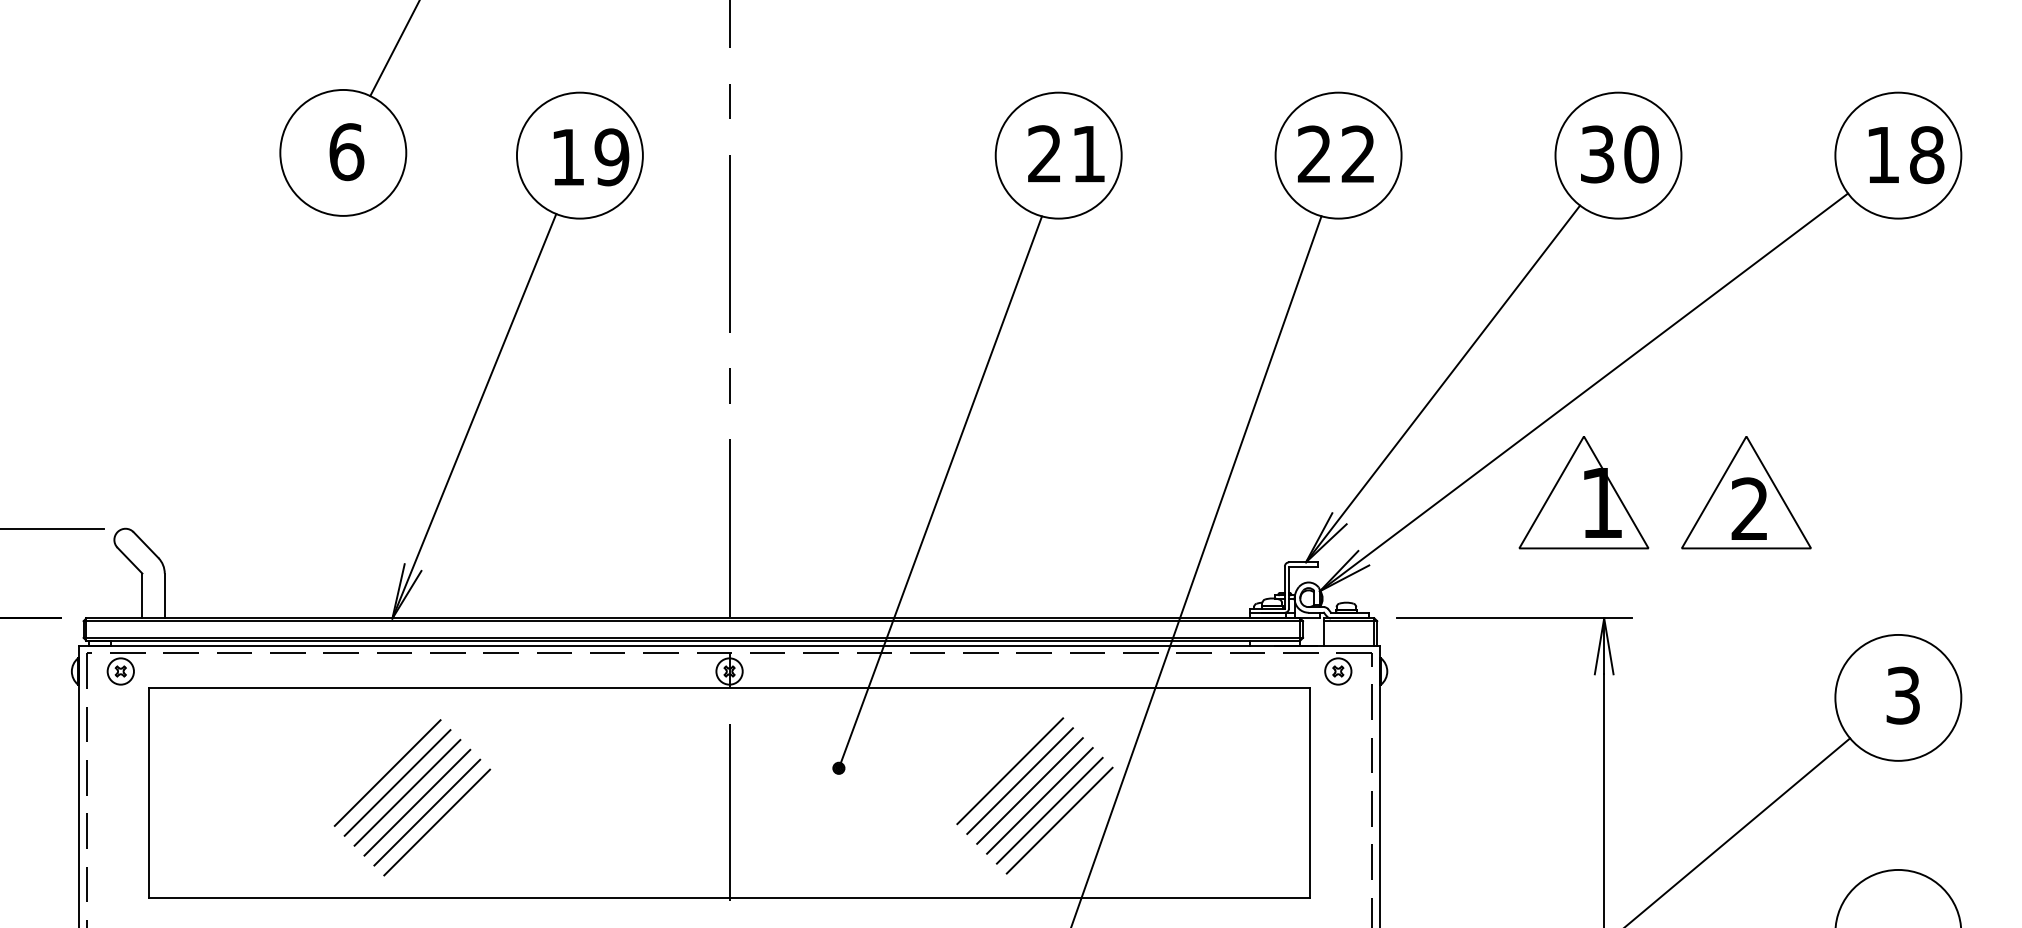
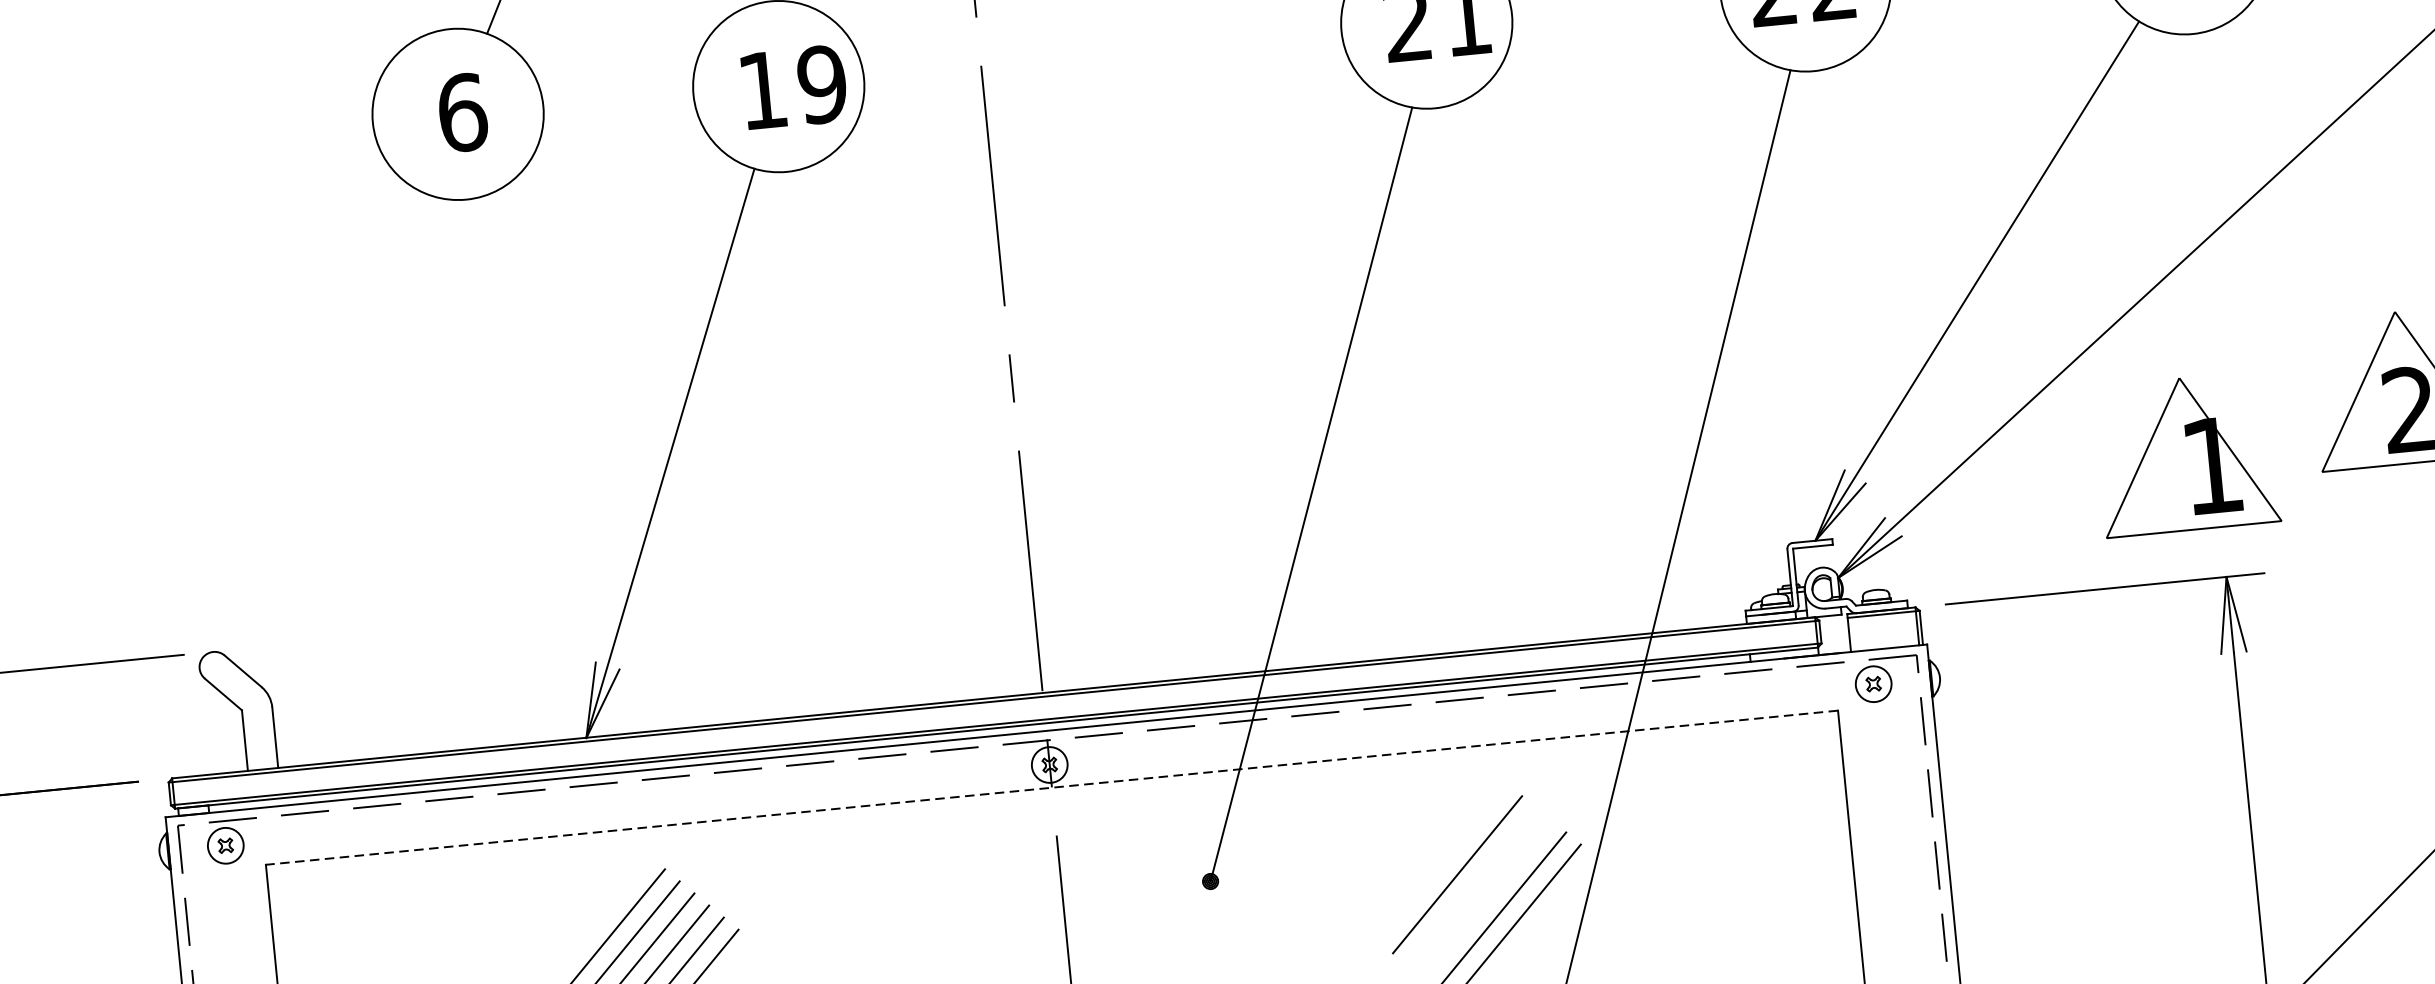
part: (1583, 492) -> (2186, 454), moved
line: (729, 688) -> (1051, 788), solid -> dashed
line: (1010, 771) -> (1443, 863), removed
line: (1029, 790) -> (1471, 886), removed
line: (1039, 800) -> (1486, 898), removed

